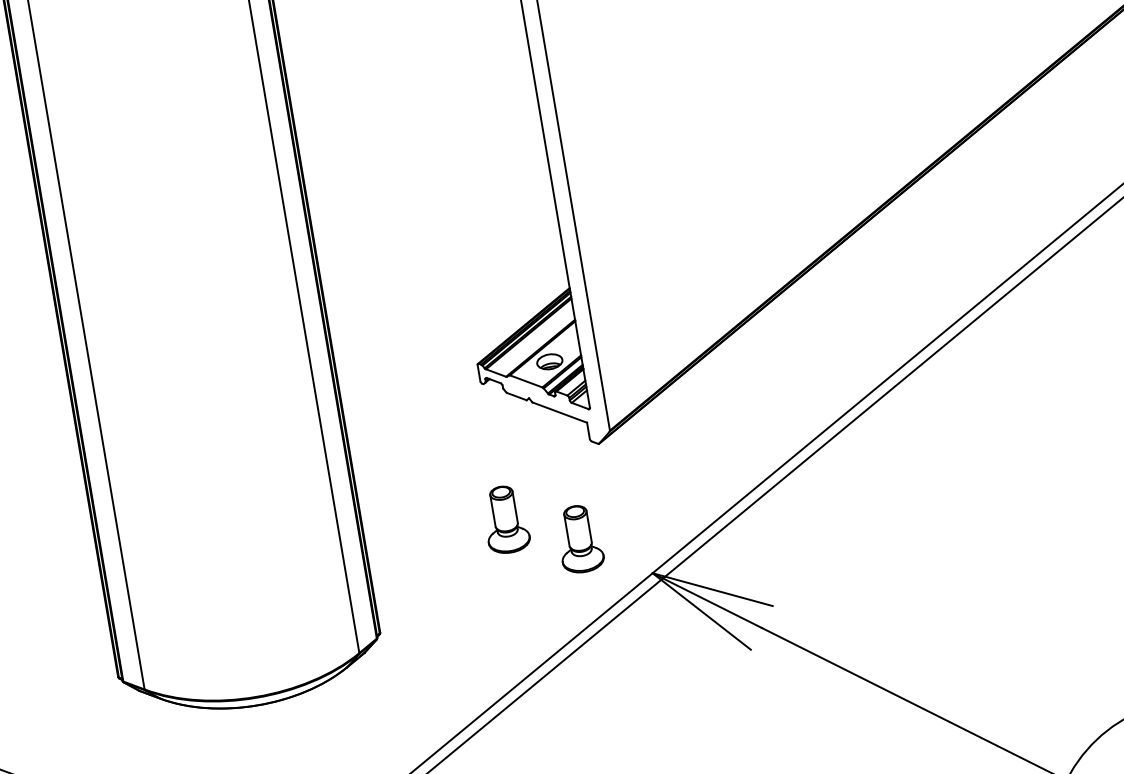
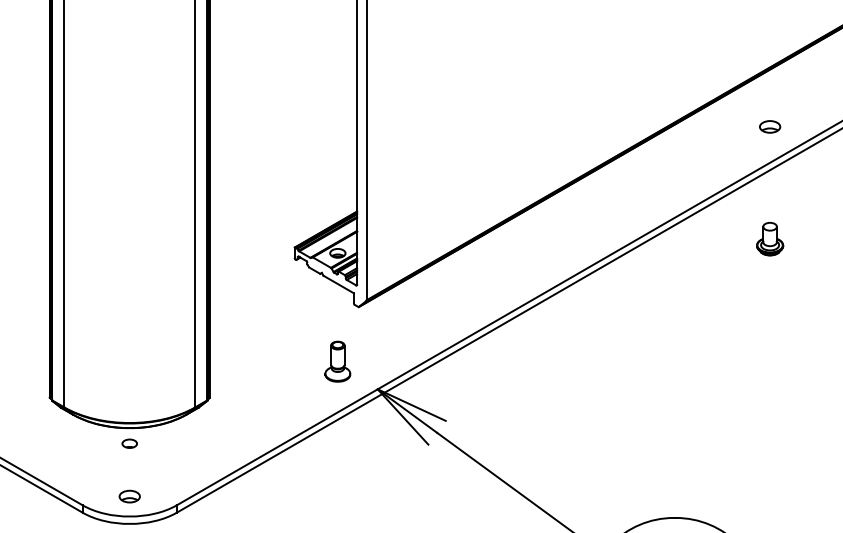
part: (505, 519) -> (295, 342), removed
part: (261, 730) -> (129, 443), added

